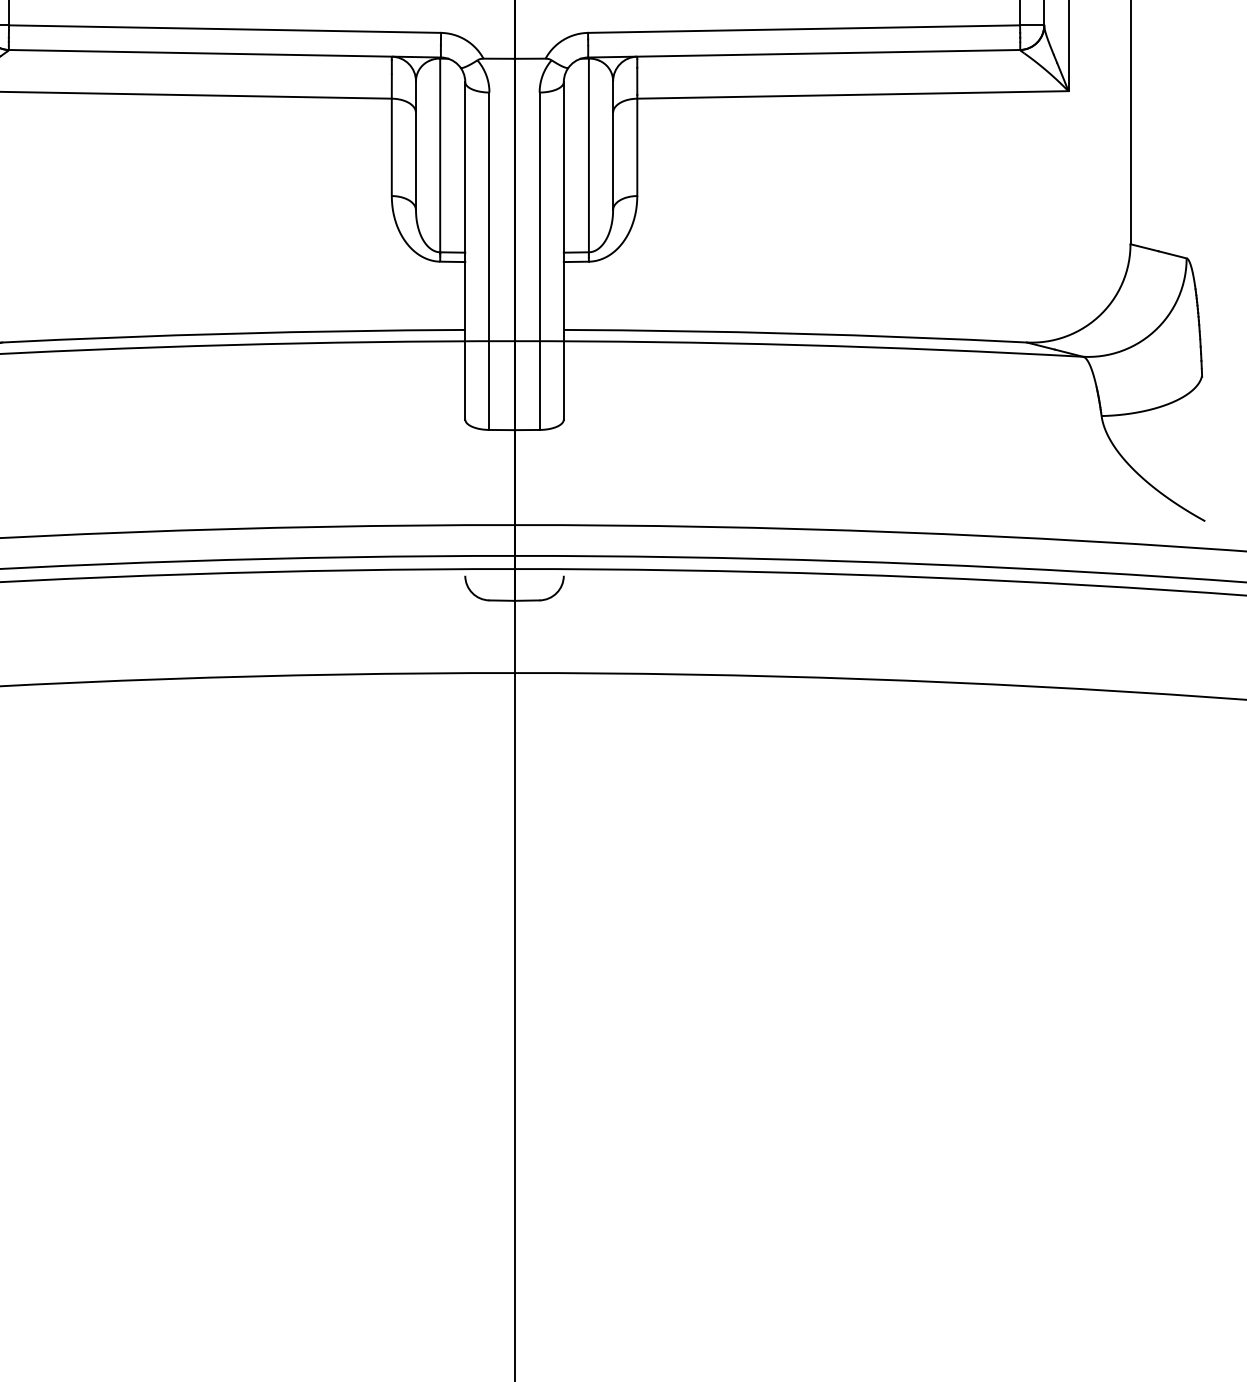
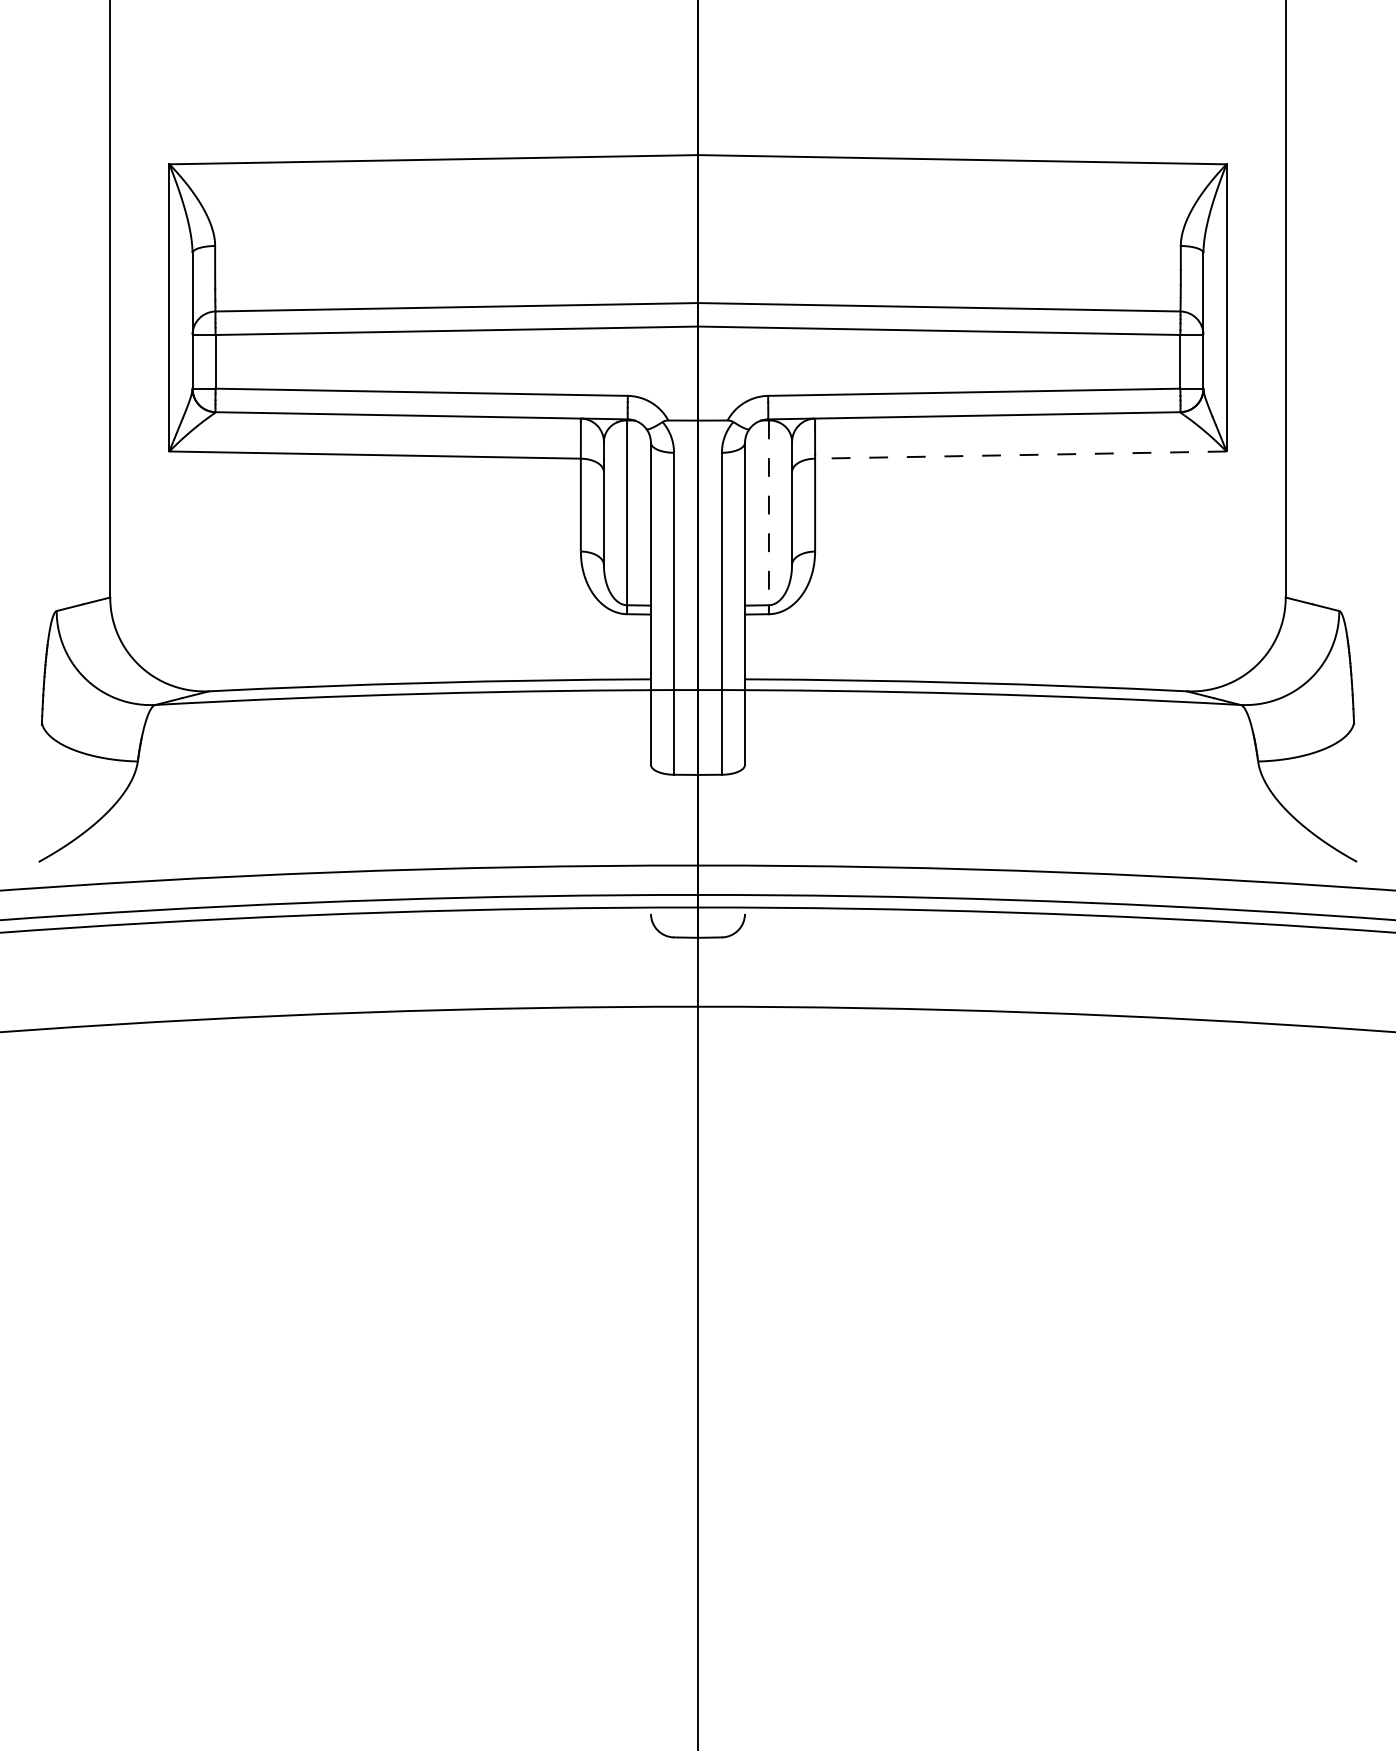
line: (852, 95) -> (1020, 455), solid -> dashed
line: (588, 156) -> (768, 513), solid -> dashed

